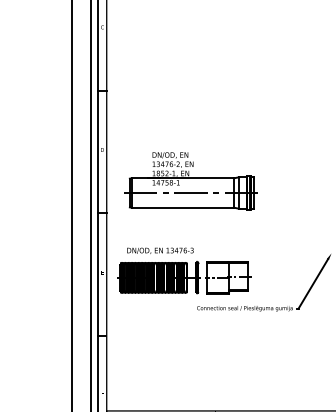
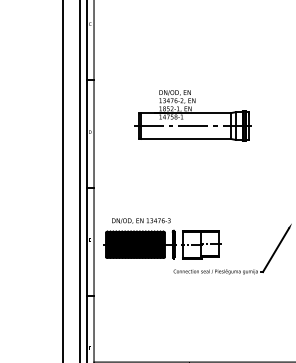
part: (190, 181) -> (192, 115), moved

